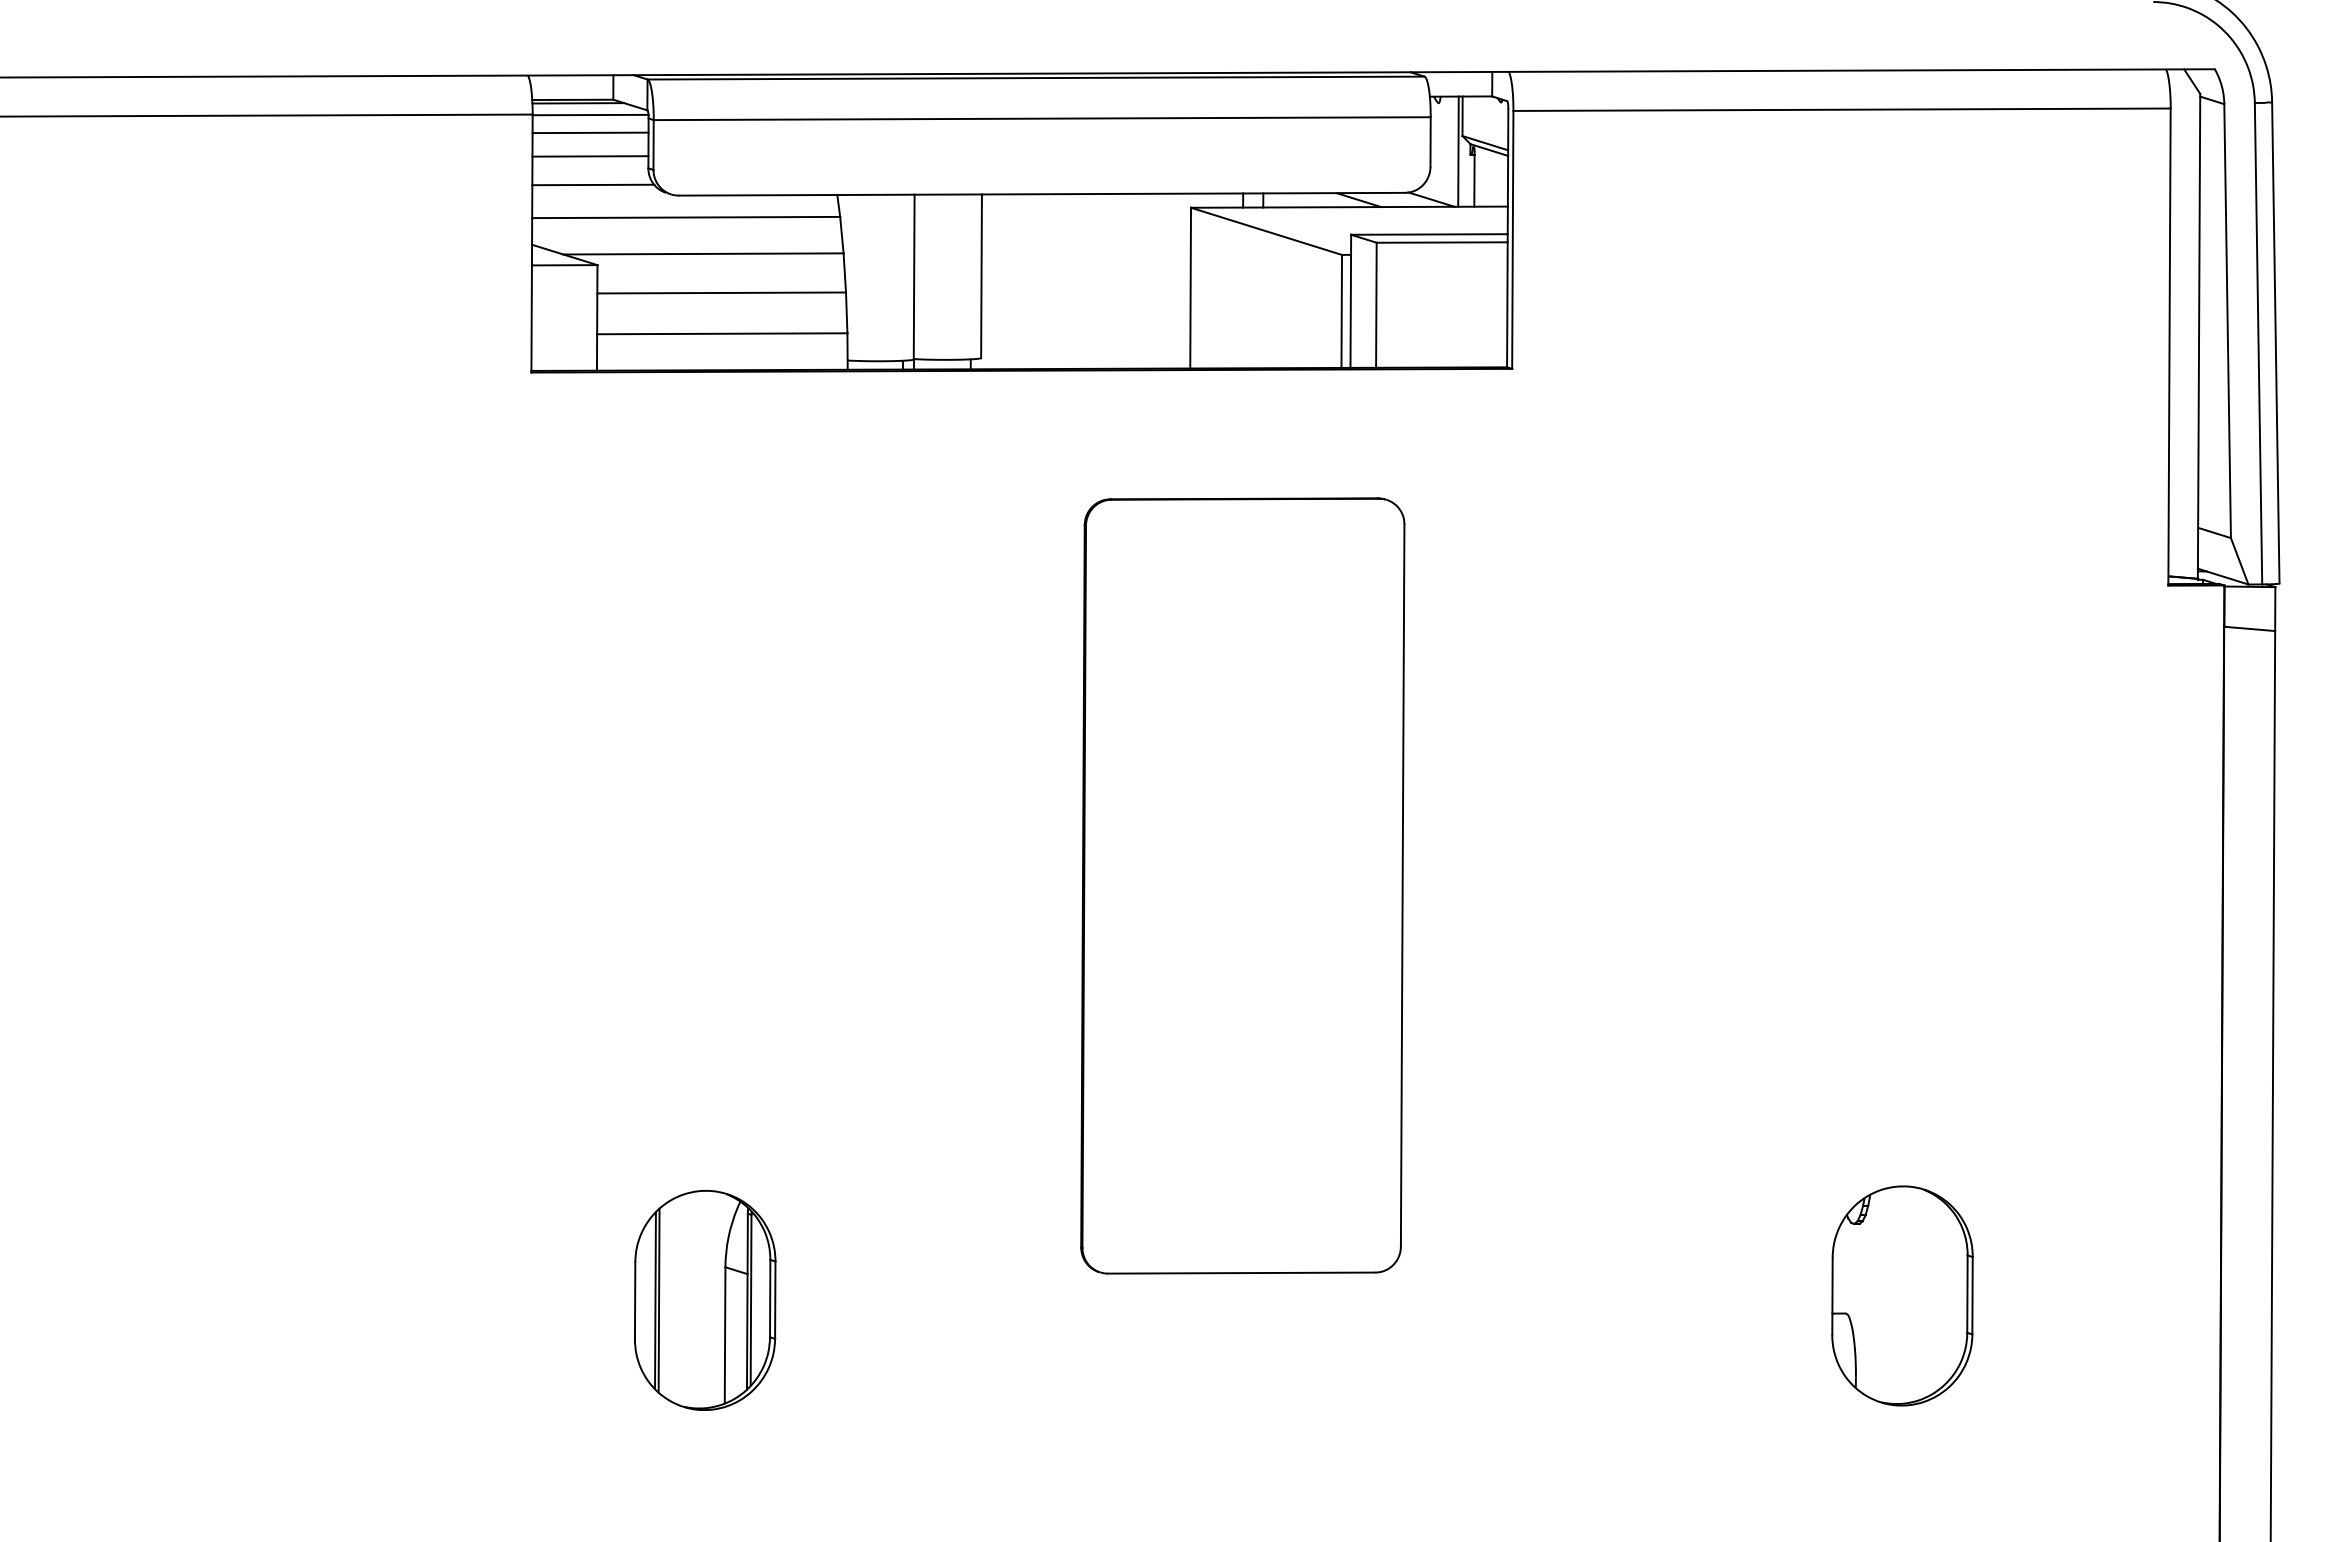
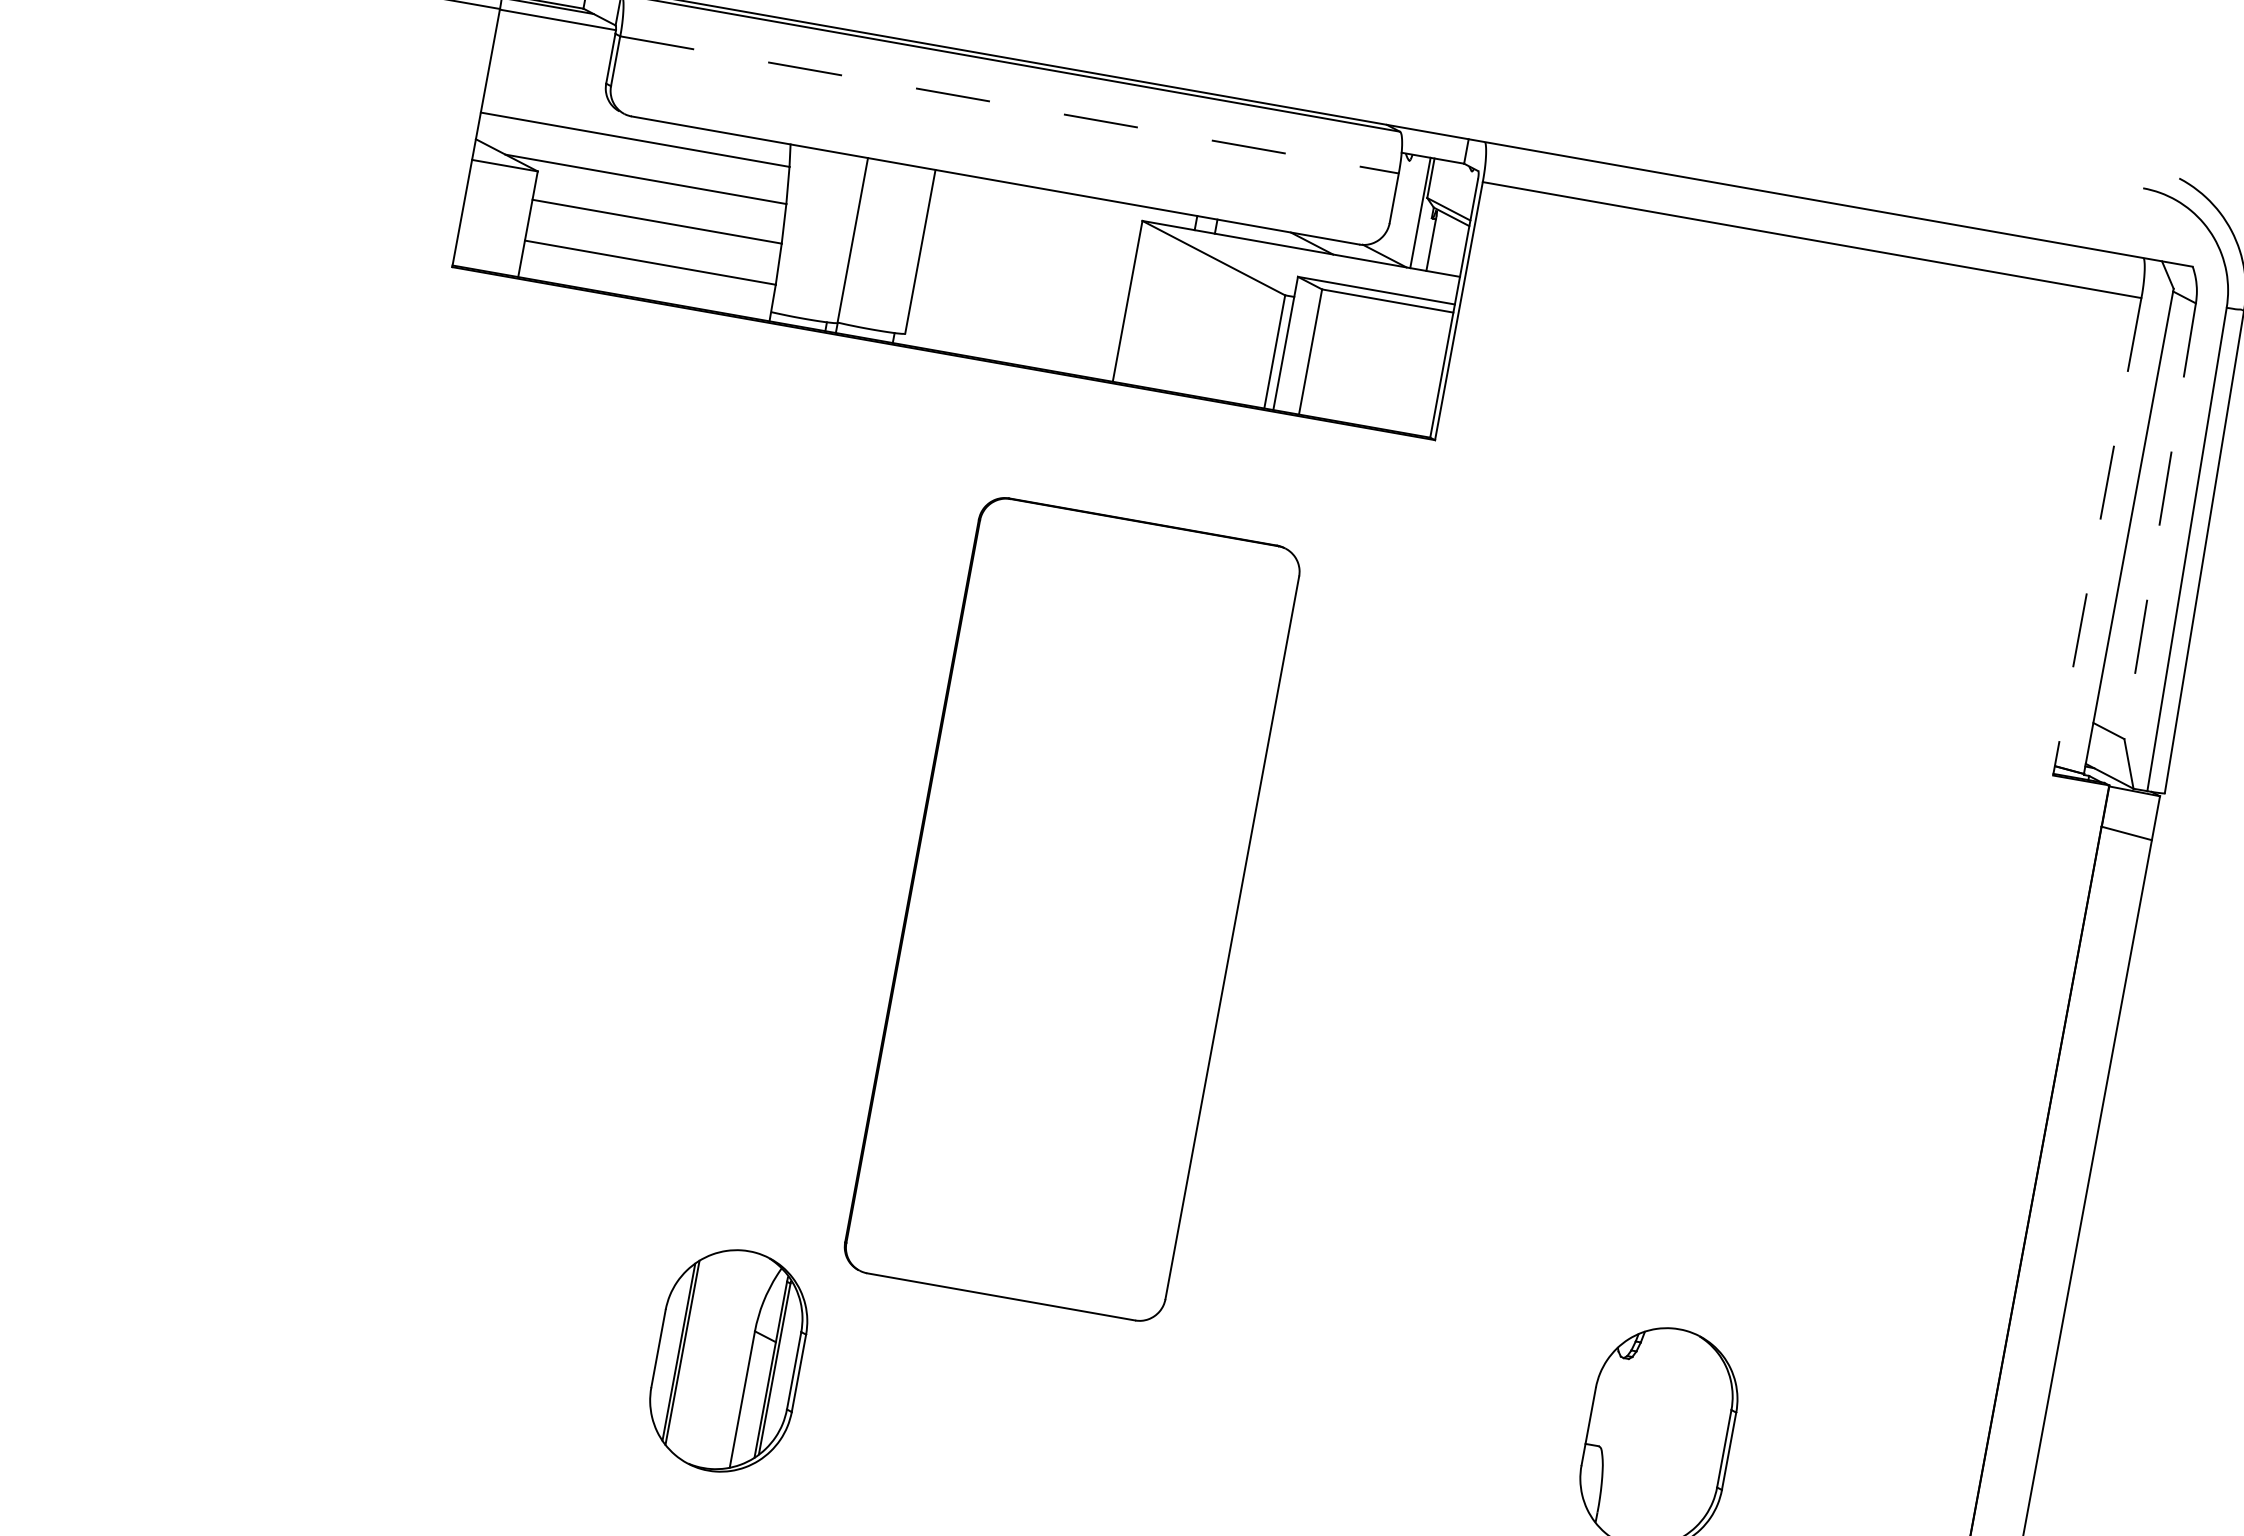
line: (1042, 118) -> (1009, 104), solid -> dashed
line: (590, 132) -> (554, 37), removed
line: (590, 156) -> (550, 61), removed
line: (593, 184) -> (548, 89), removed
line: (2227, 321) -> (2159, 521), solid -> dashed
line: (2169, 347) -> (2097, 537), solid -> dashed
part: (705, 1300) -> (729, 1361), moved

